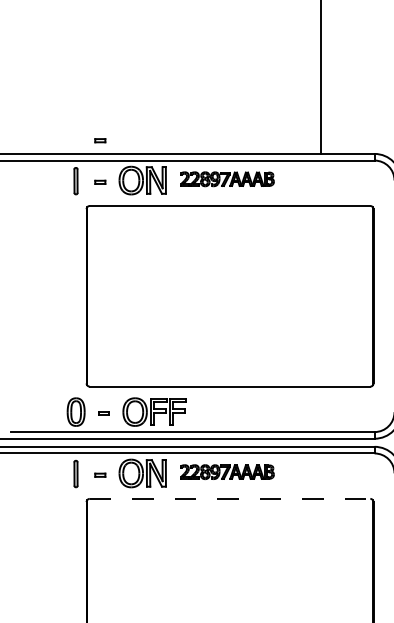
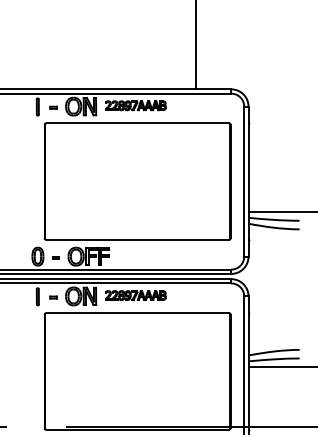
part: (100, 140) -> (53, 80), removed
line: (229, 498) -> (137, 312), dashed -> solid

